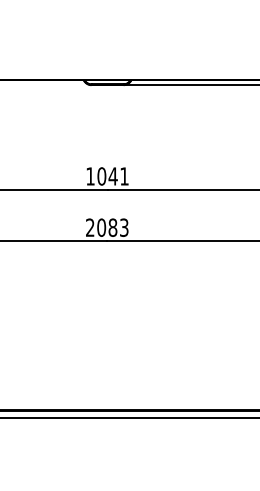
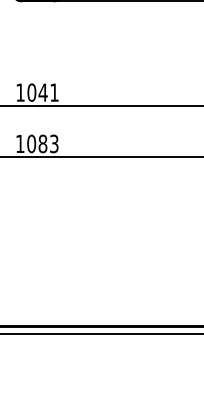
text: (90, 227) -> (20, 143), 2083 -> 1083

